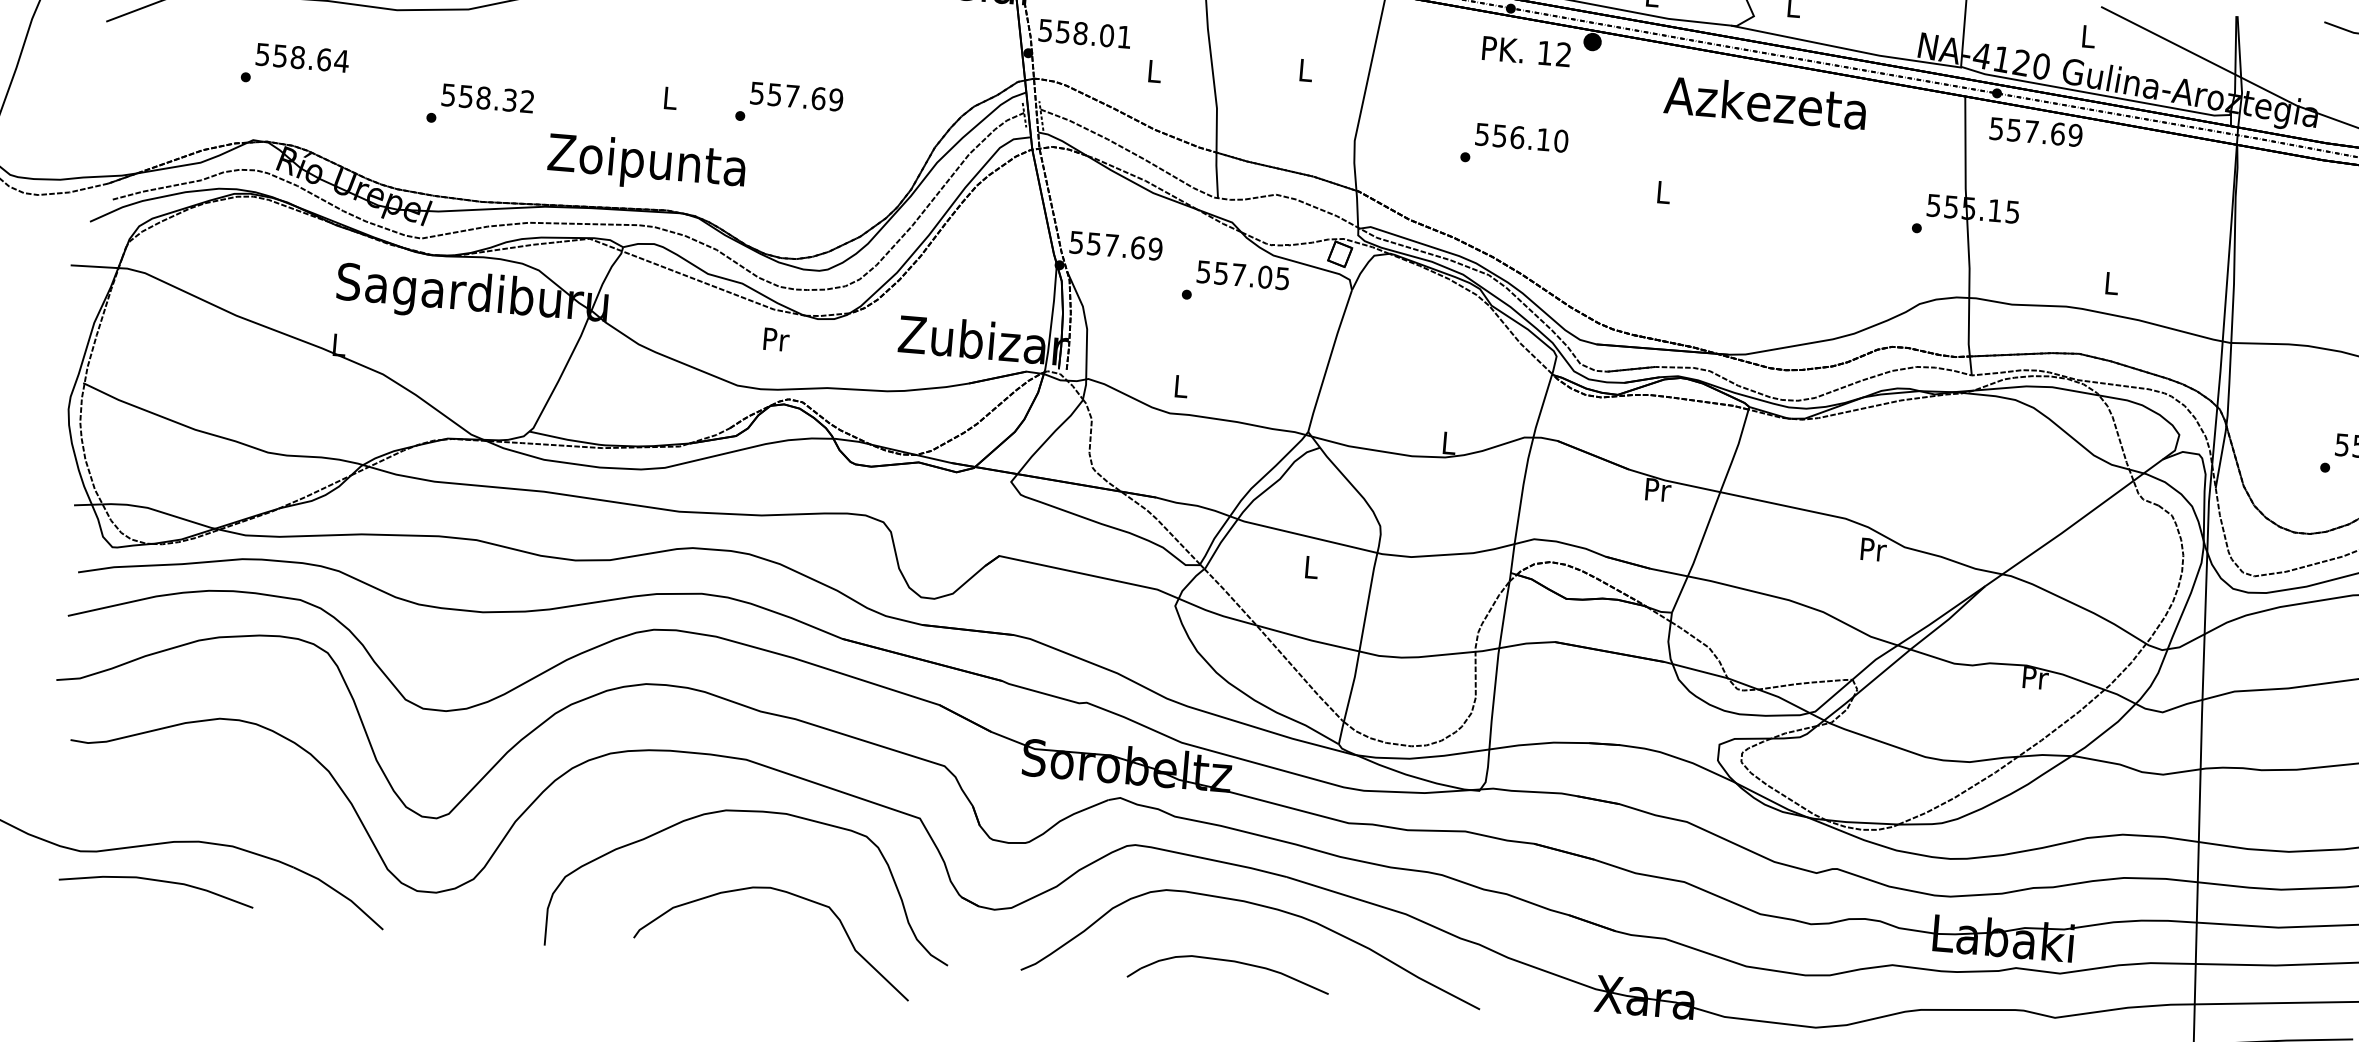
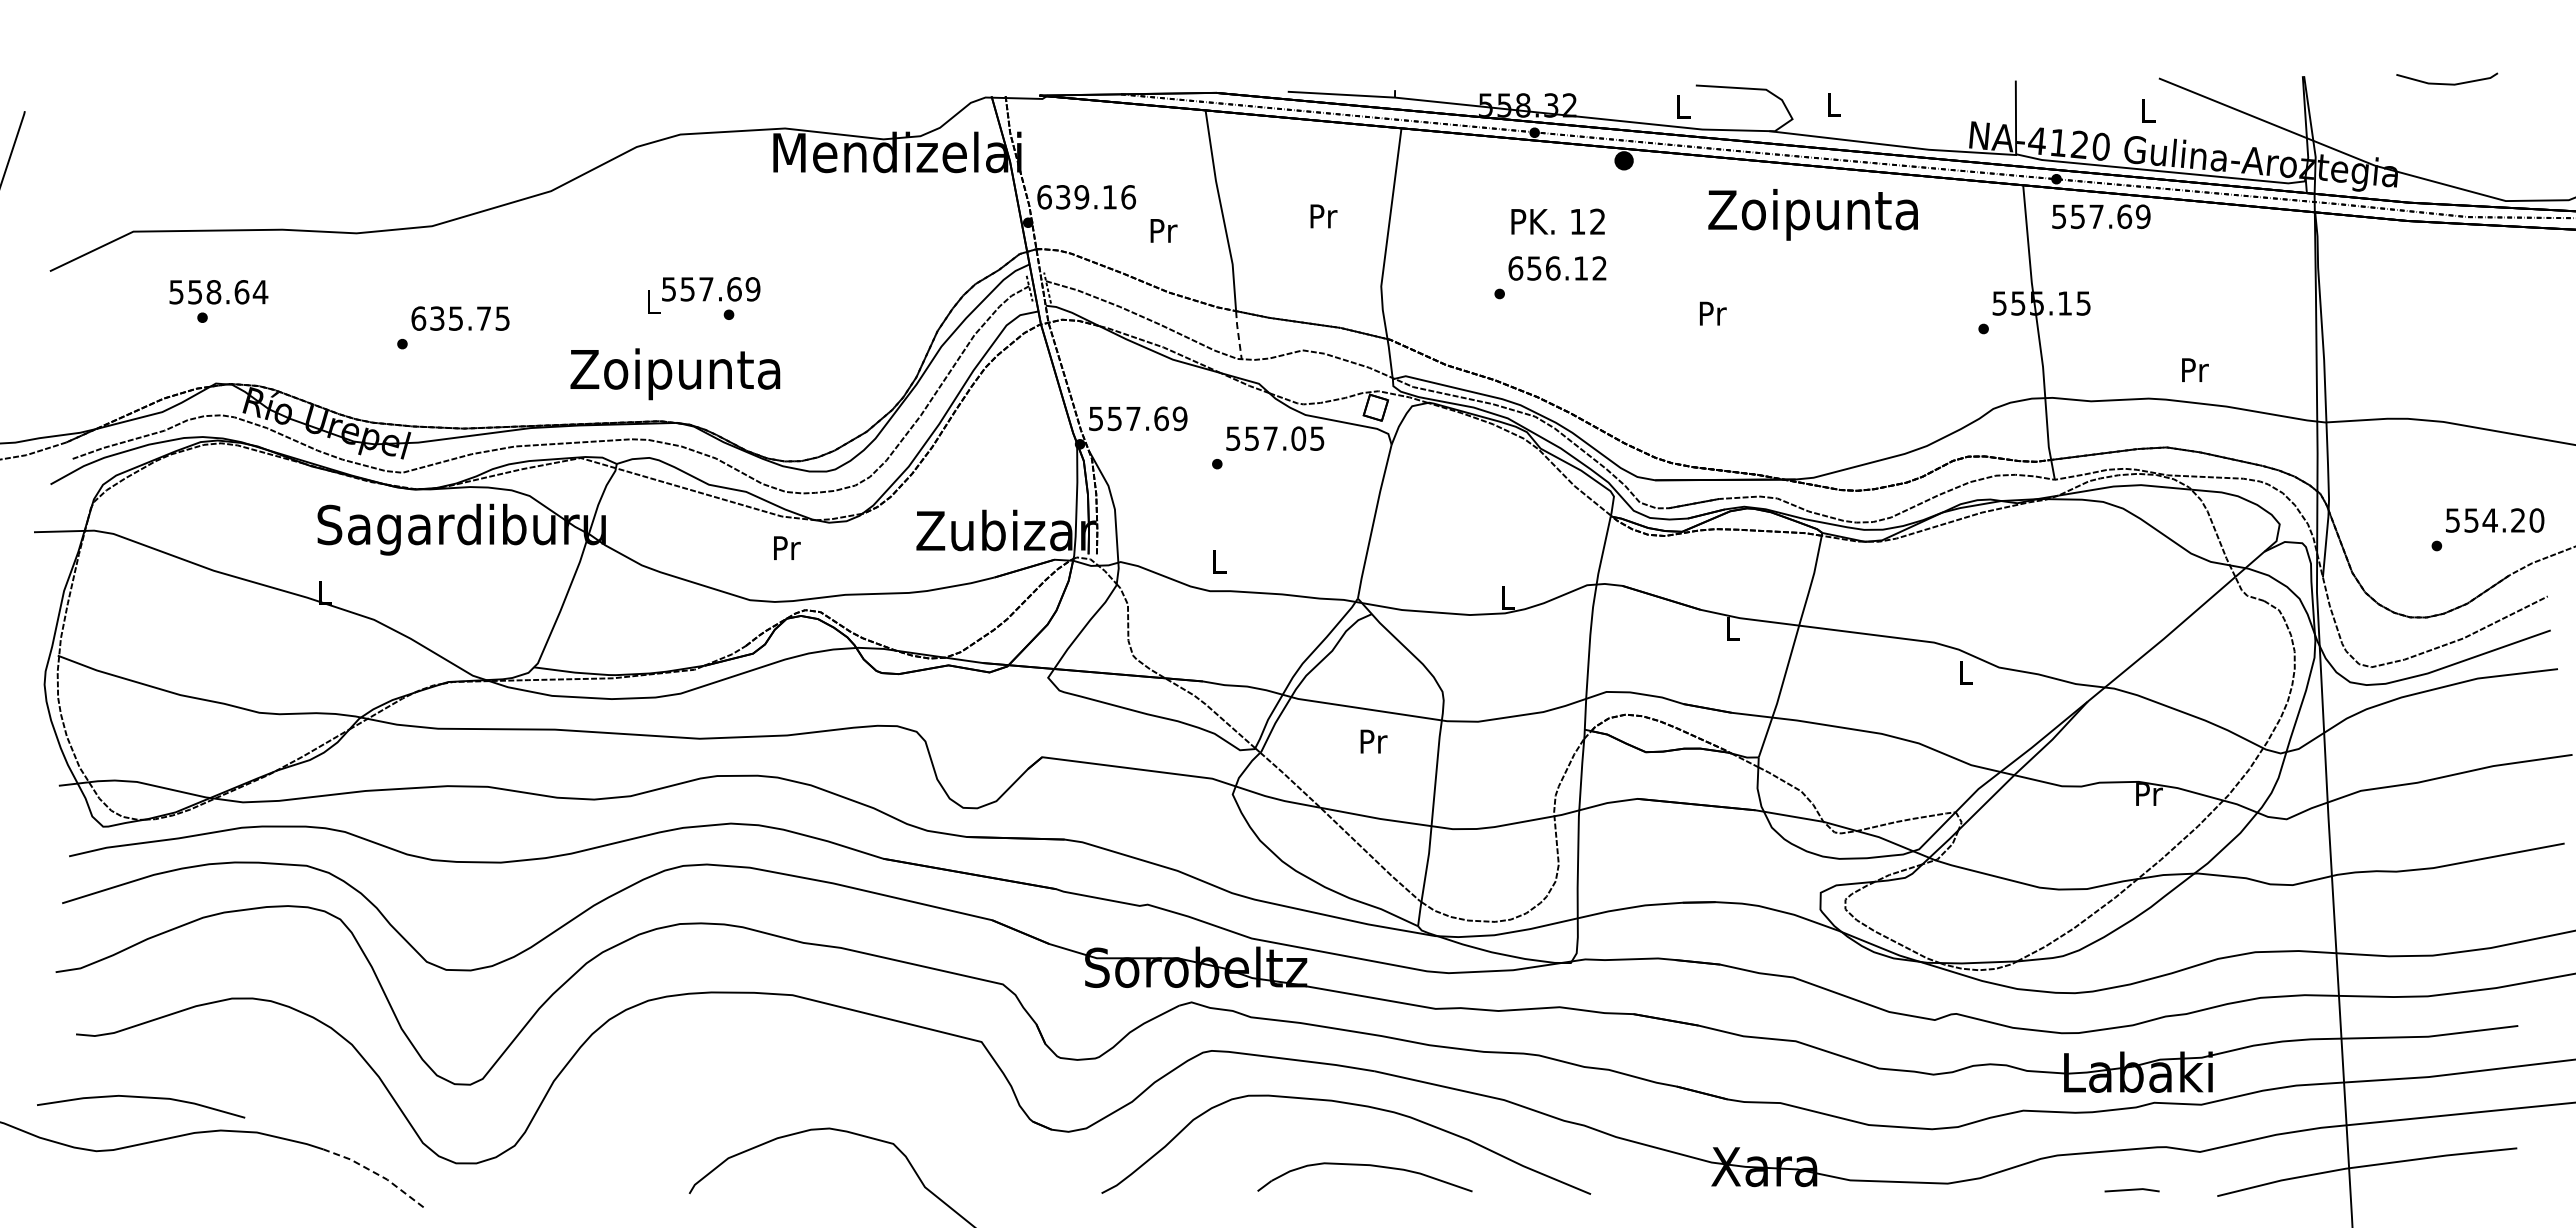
text: (1085, 34) -> (1086, 197), 558.01 -> 639.16
text: (1526, 51) -> (1557, 221), moved
text: (302, 58) -> (218, 292), moved
text: (1306, 70) -> (1323, 216), L -> Pr
text: (1154, 71) -> (1163, 230), L -> Pr
text: (797, 96) -> (711, 289), moved
text: (487, 98) -> (460, 318), 558.32 -> 635.75
text: (1765, 107) -> (1812, 214), Azkezeta -> Zoipunta
text: (1521, 137) -> (1557, 268), 556.10 -> 656.12
text: (646, 164) -> (675, 374), moved
line: (1216, 174) -> (1238, 334), solid -> dashed
text: (1663, 192) -> (1712, 313), L -> Pr
text: (2112, 283) -> (2195, 370), L -> Pr
text: (1658, 489) -> (1733, 628), Pr -> L
text: (1873, 549) -> (1966, 672), Pr -> L
text: (1311, 567) -> (1373, 741), L -> Pr
curve: (752, 812) -> (803, 1050), removed
curve: (157, 881) -> (141, 1098), moved
line: (340, 894) -> (375, 1173), solid -> dashed
part: (1229, 961) -> (1364, 1165), moved

